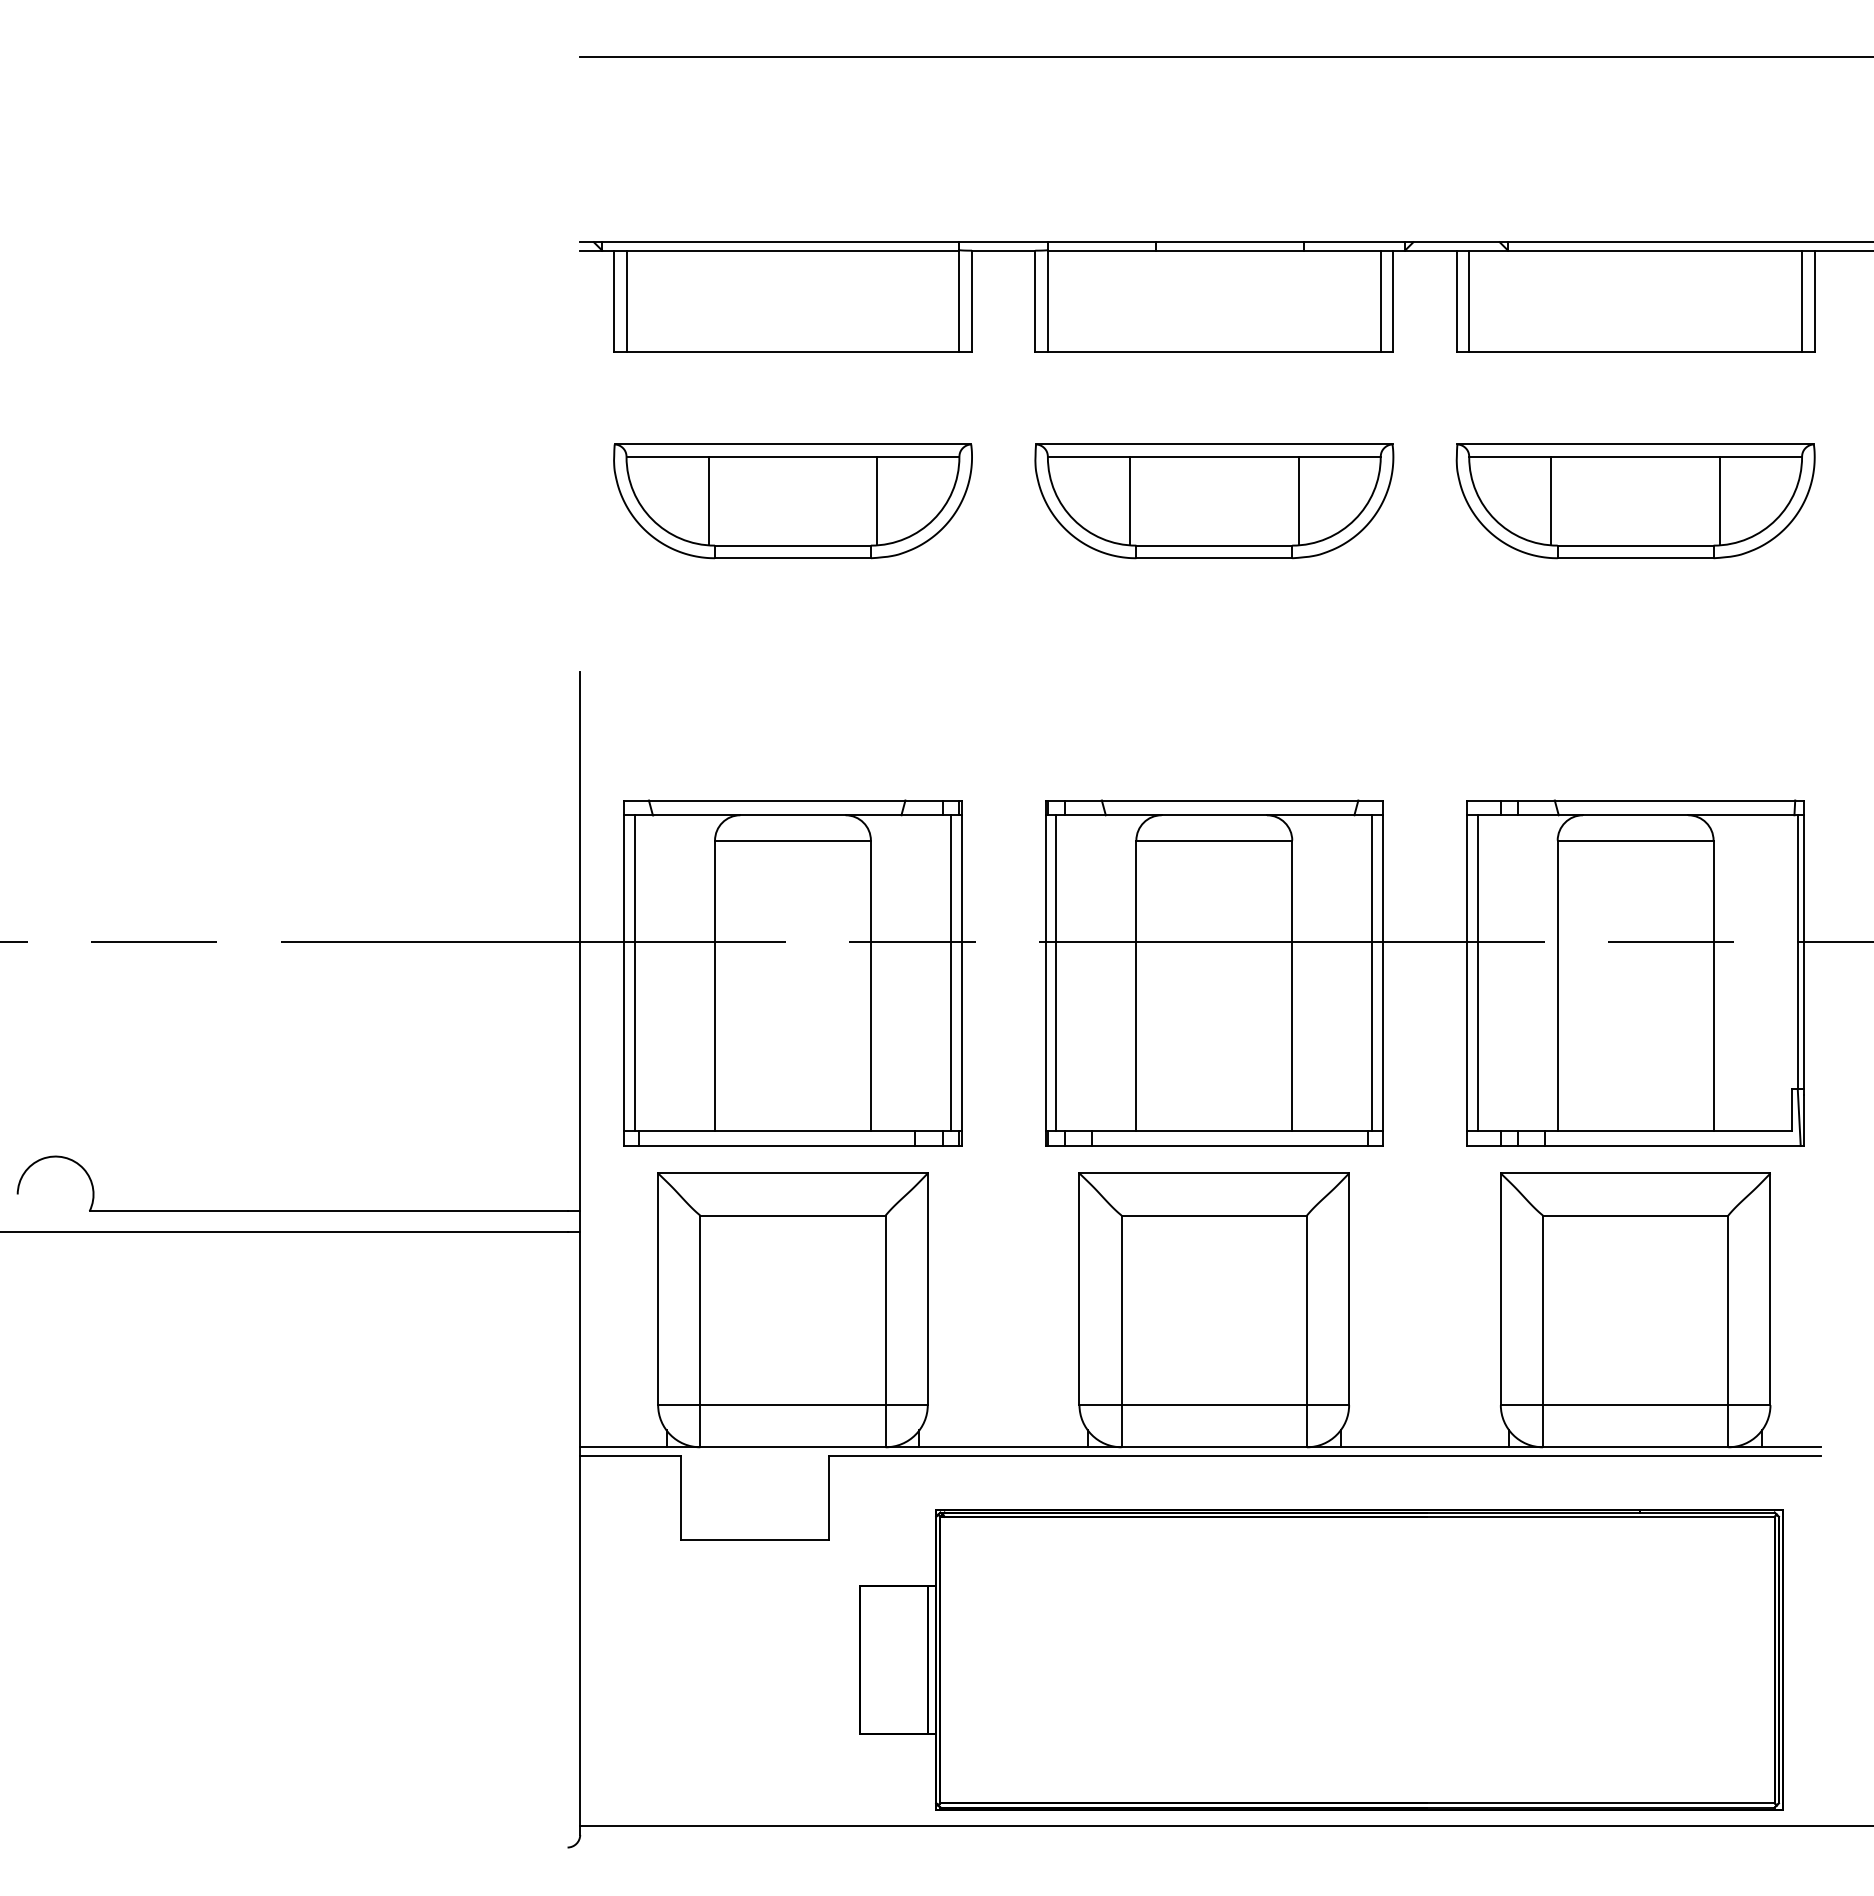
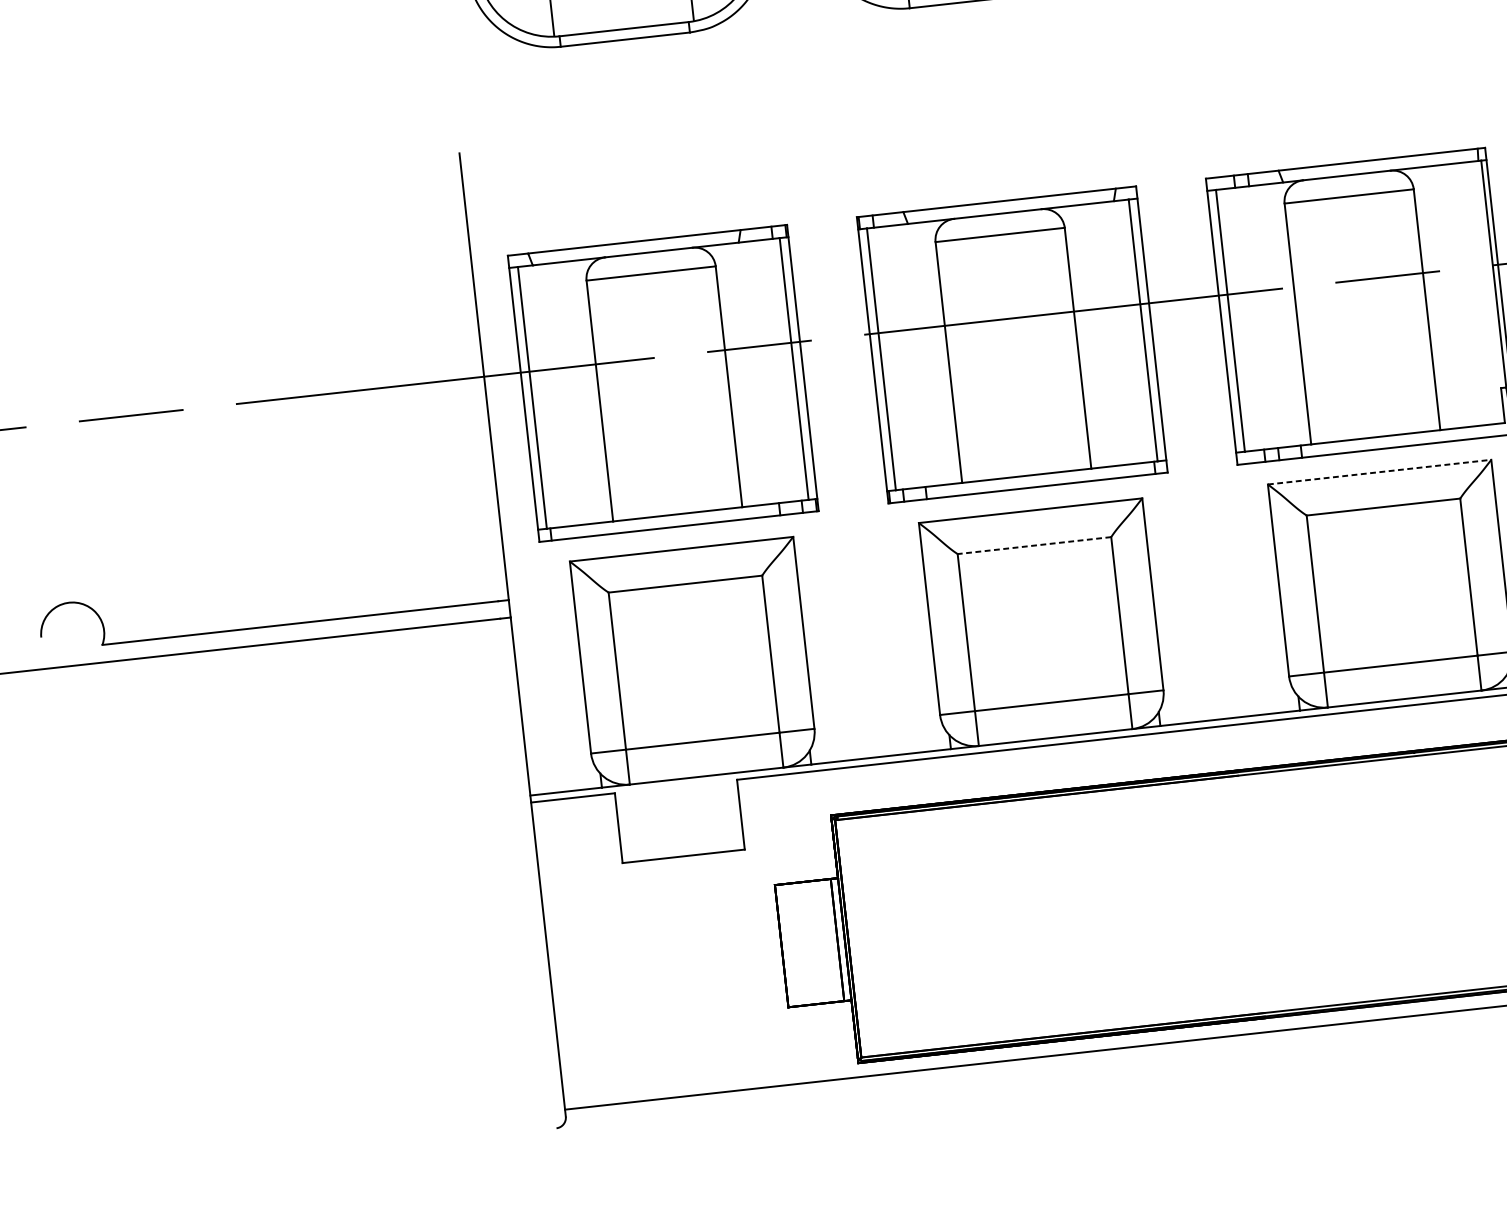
line: (1635, 1173) -> (1379, 472), solid -> dashed
line: (1214, 1215) -> (1034, 545), solid -> dashed

